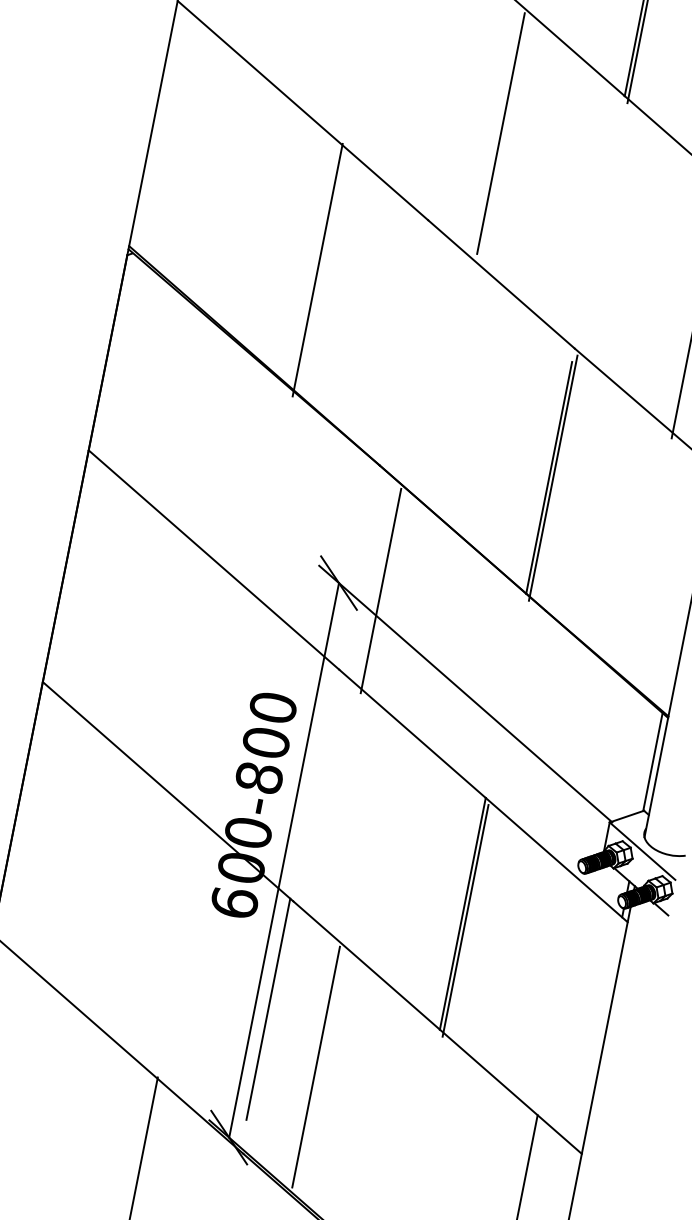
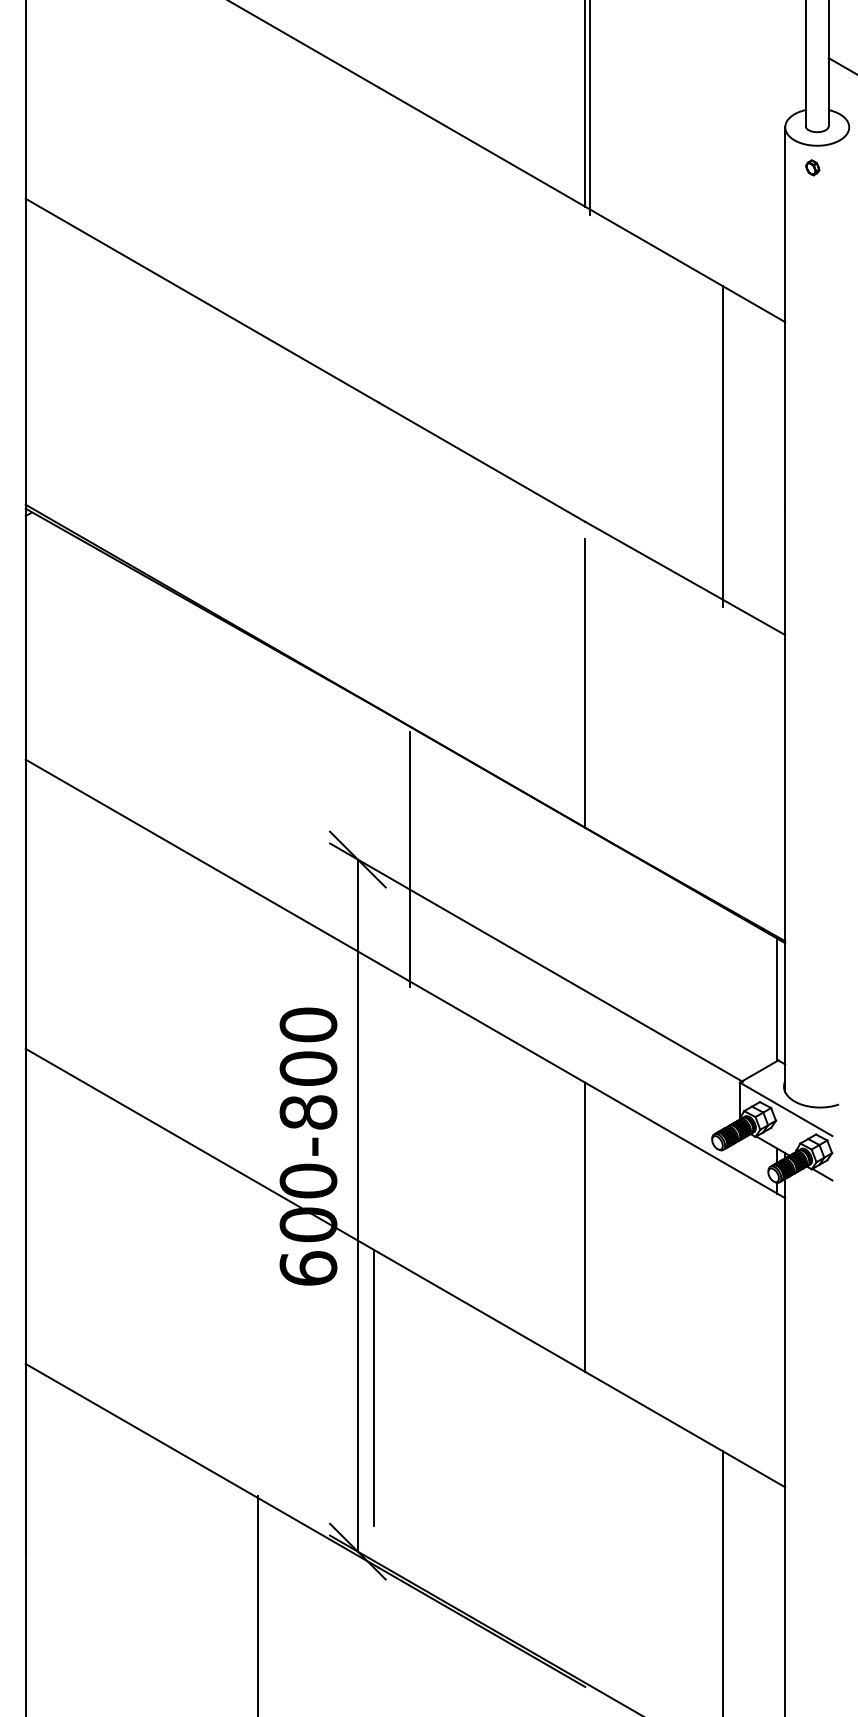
line: (501, 133) -> (445, 280), removed
line: (317, 269) -> (257, 488), removed
line: (553, 478) -> (590, 682), removed
line: (465, 920) -> (590, 1234), removed
line: (316, 1067) -> (445, 1446), removed

